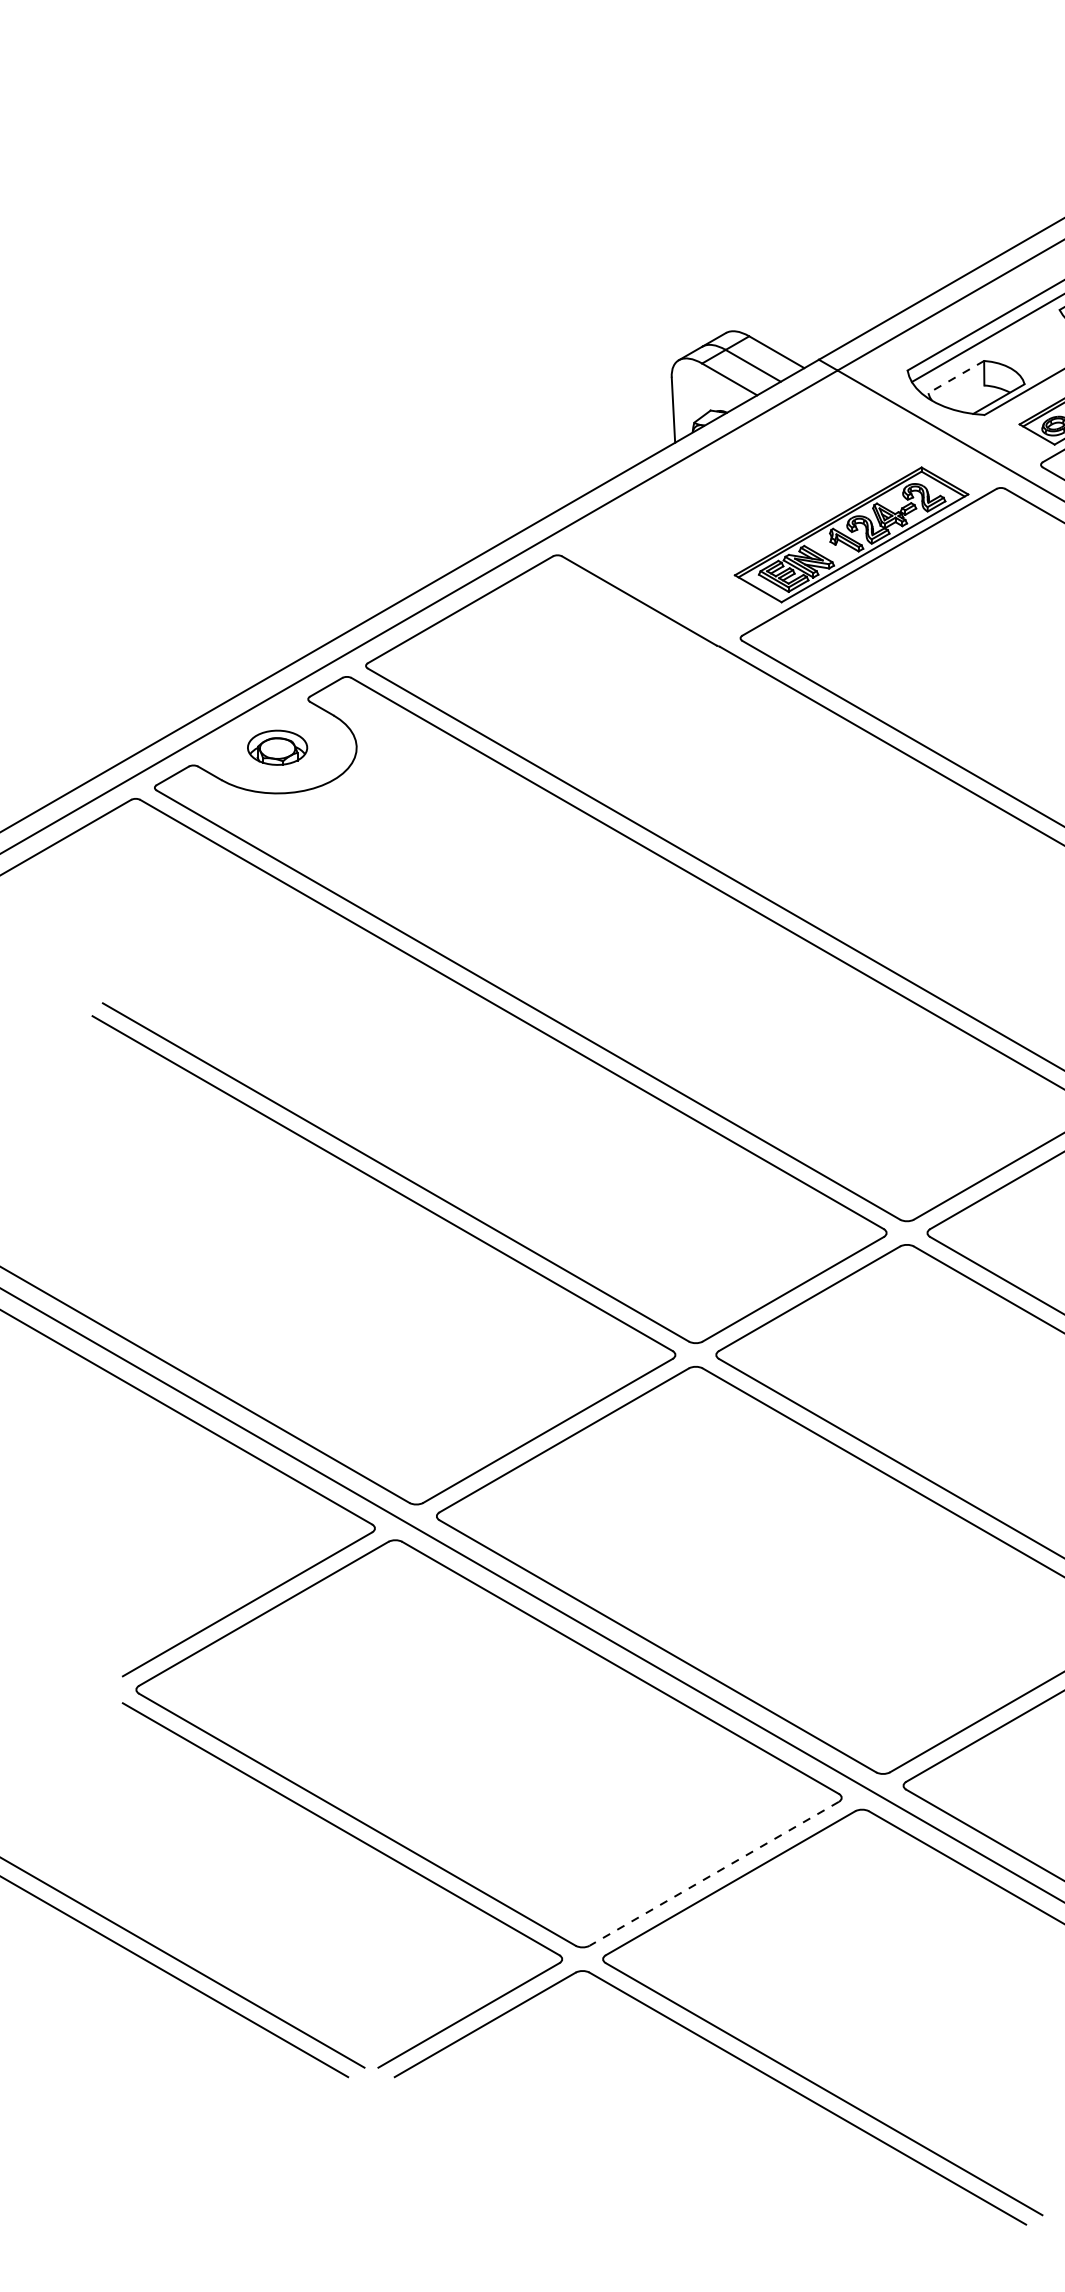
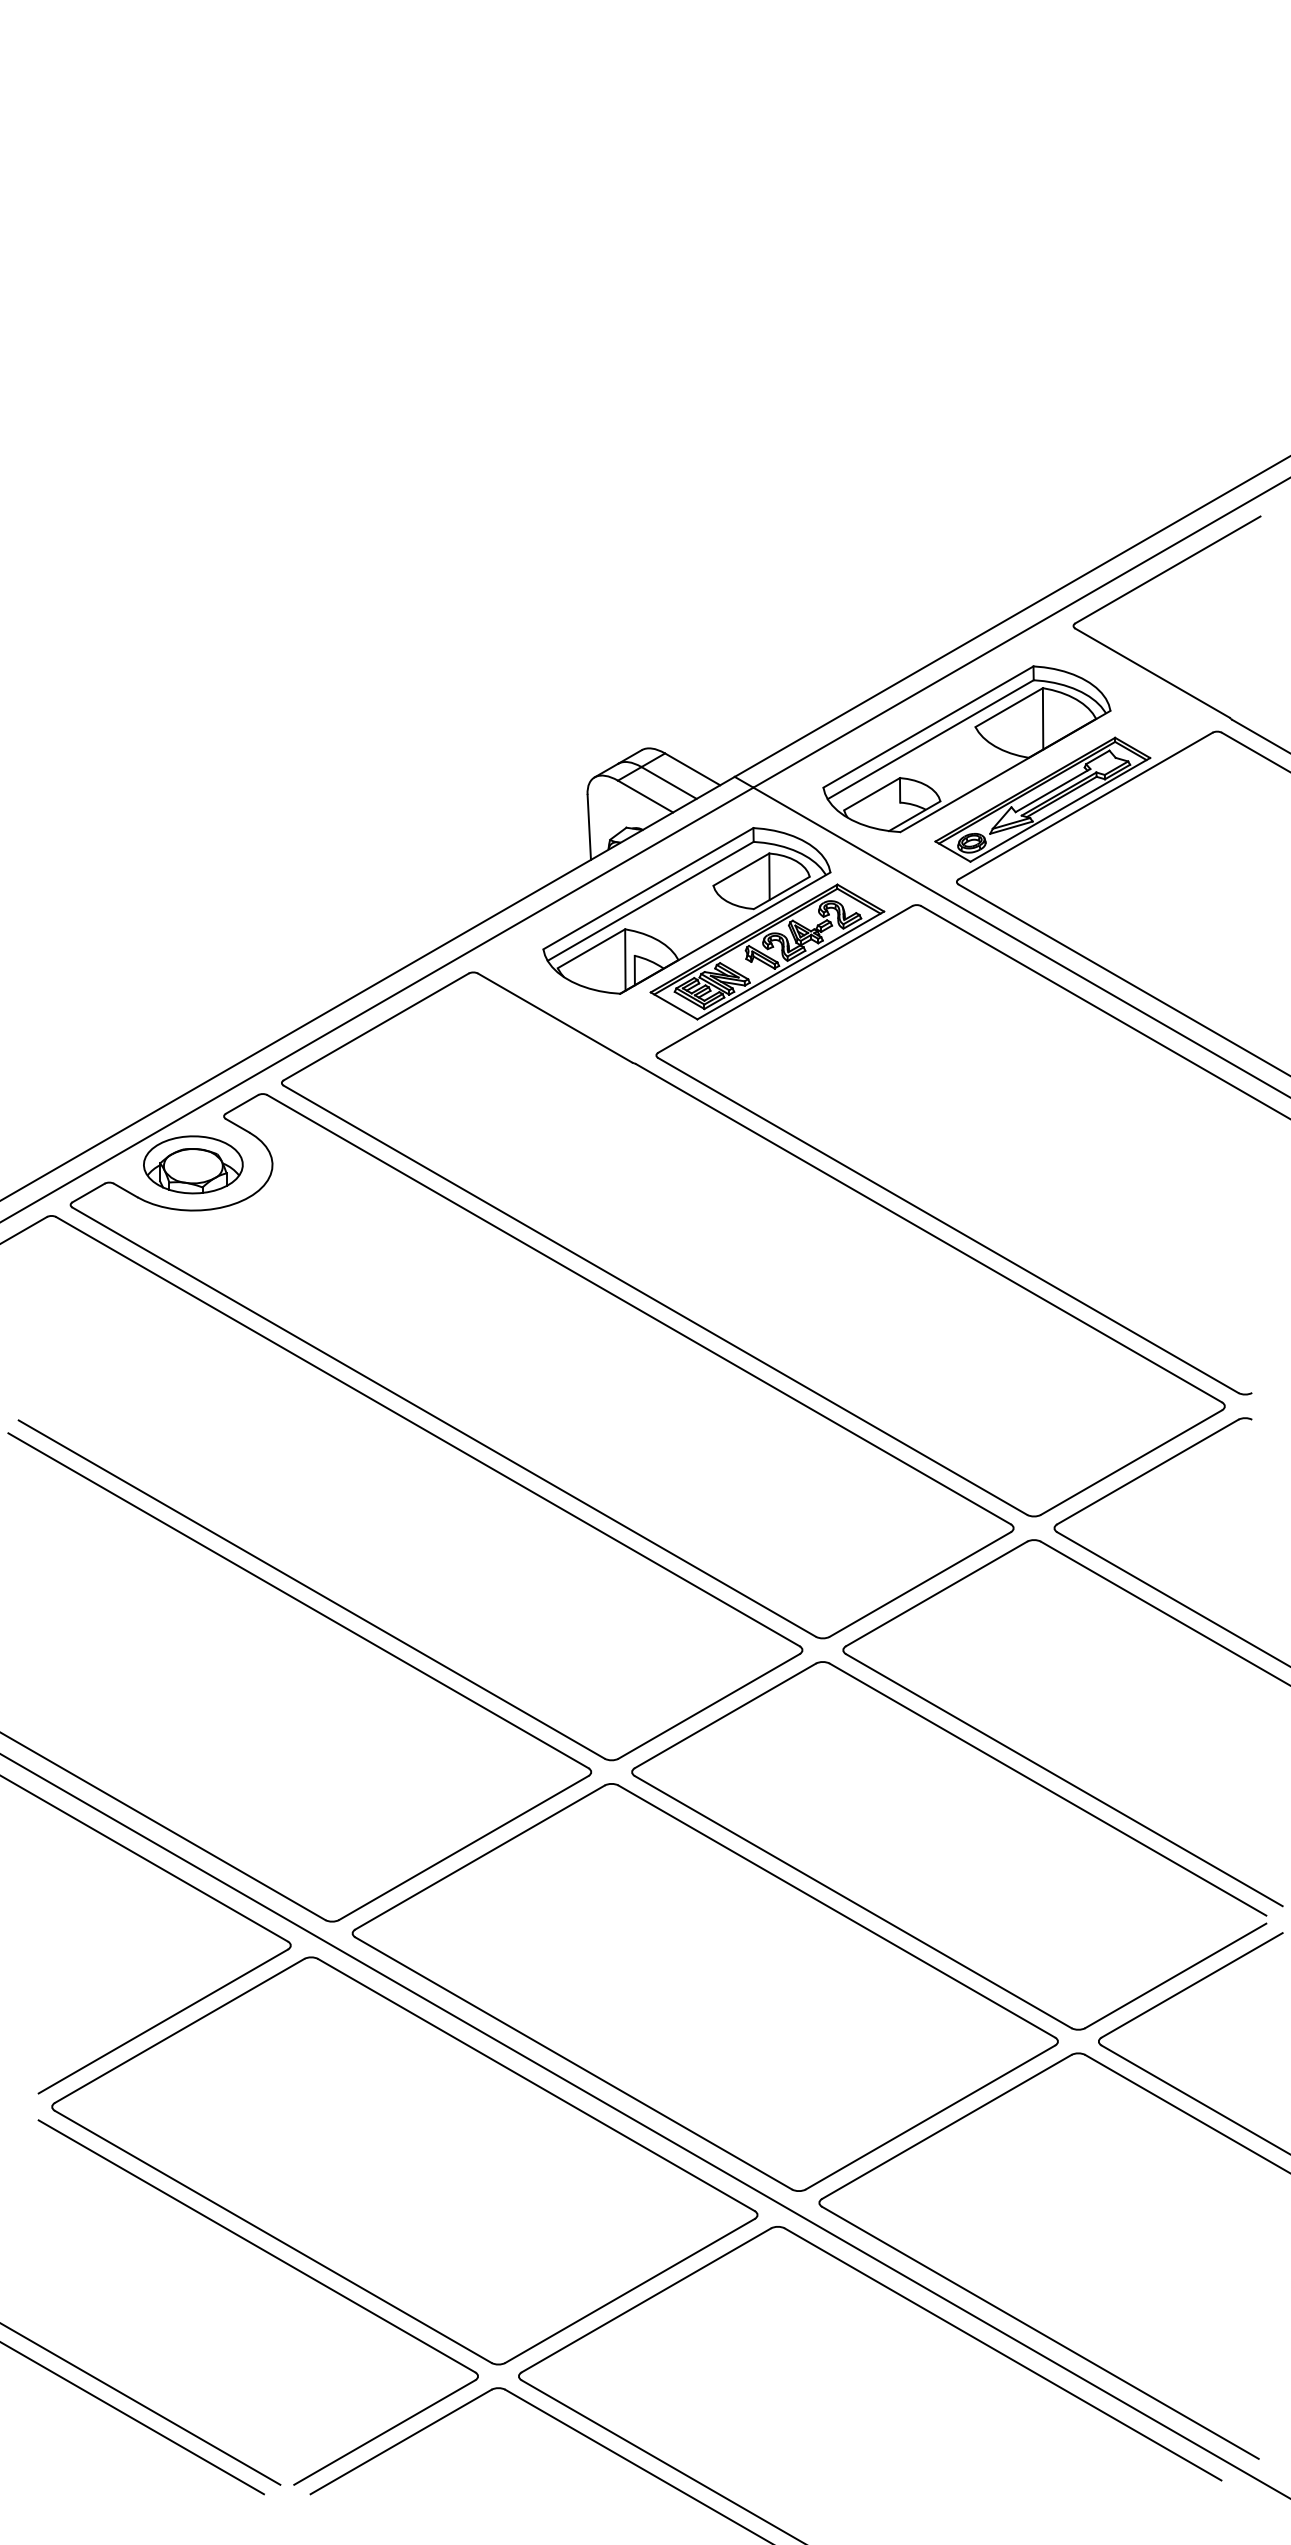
line: (955, 377) -> (871, 794), dashed -> solid
part: (770, 493) -> (686, 910), added
part: (277, 747) -> (193, 1164), size x1.67
line: (714, 1873) -> (630, 2290), dashed -> solid

